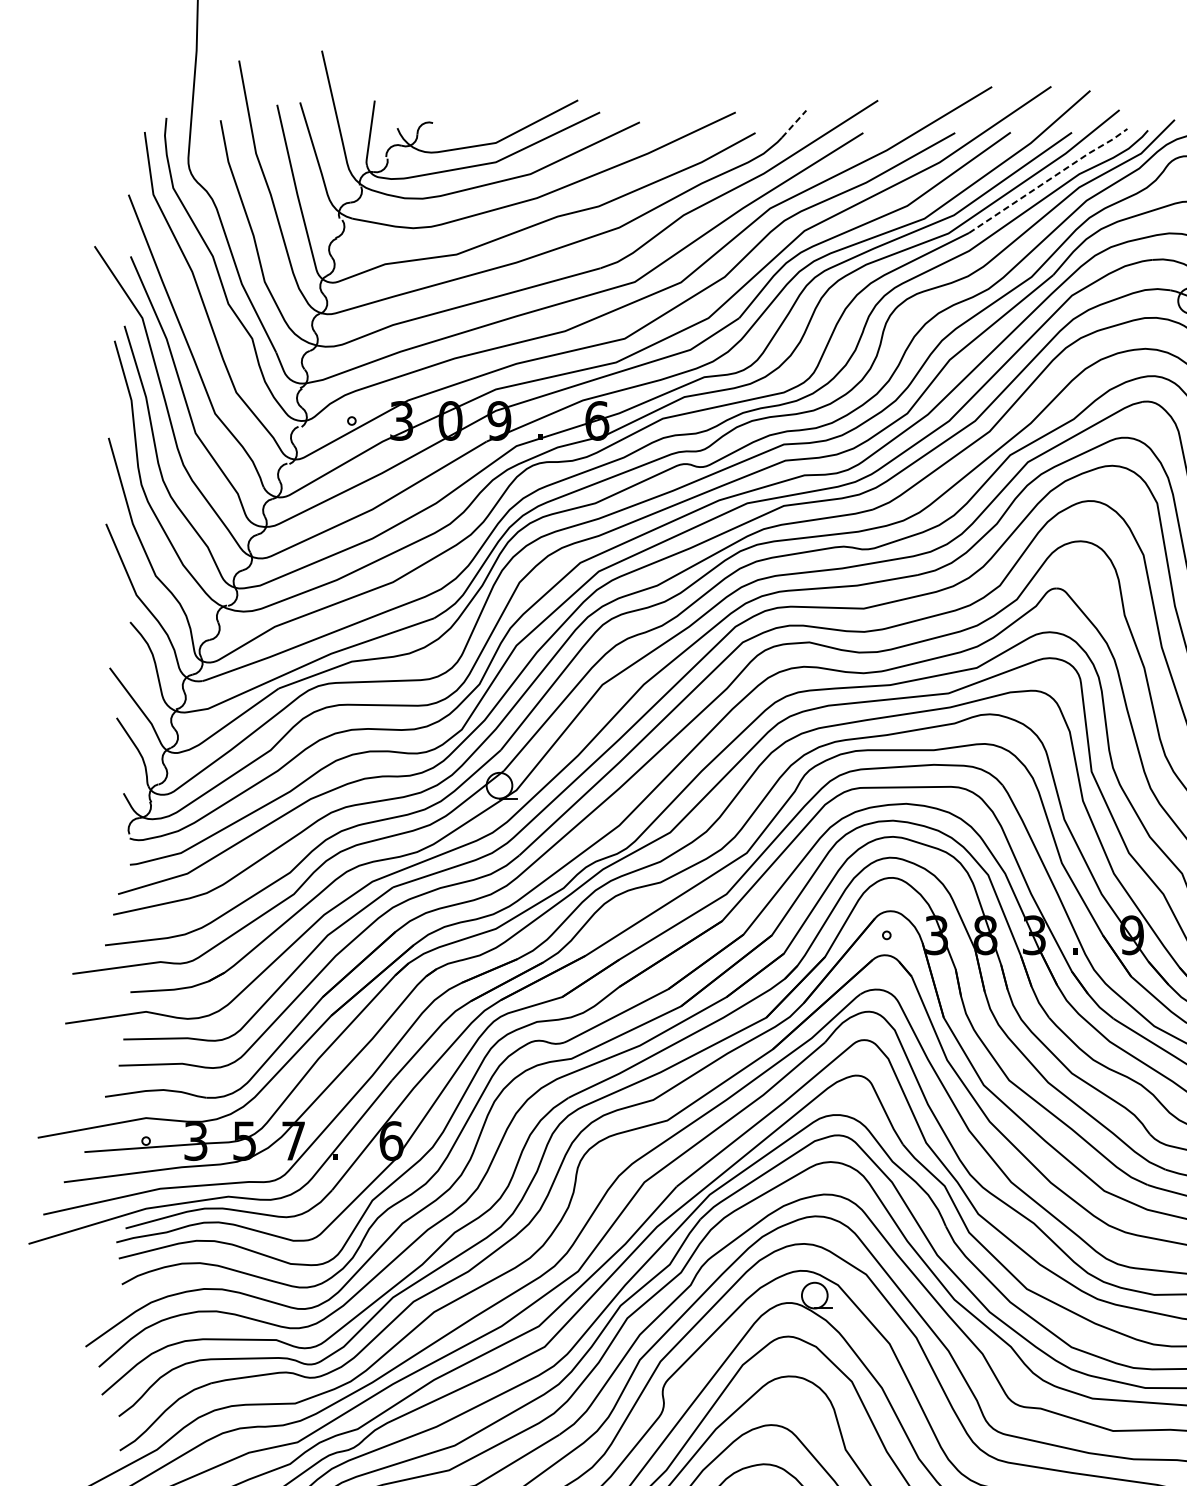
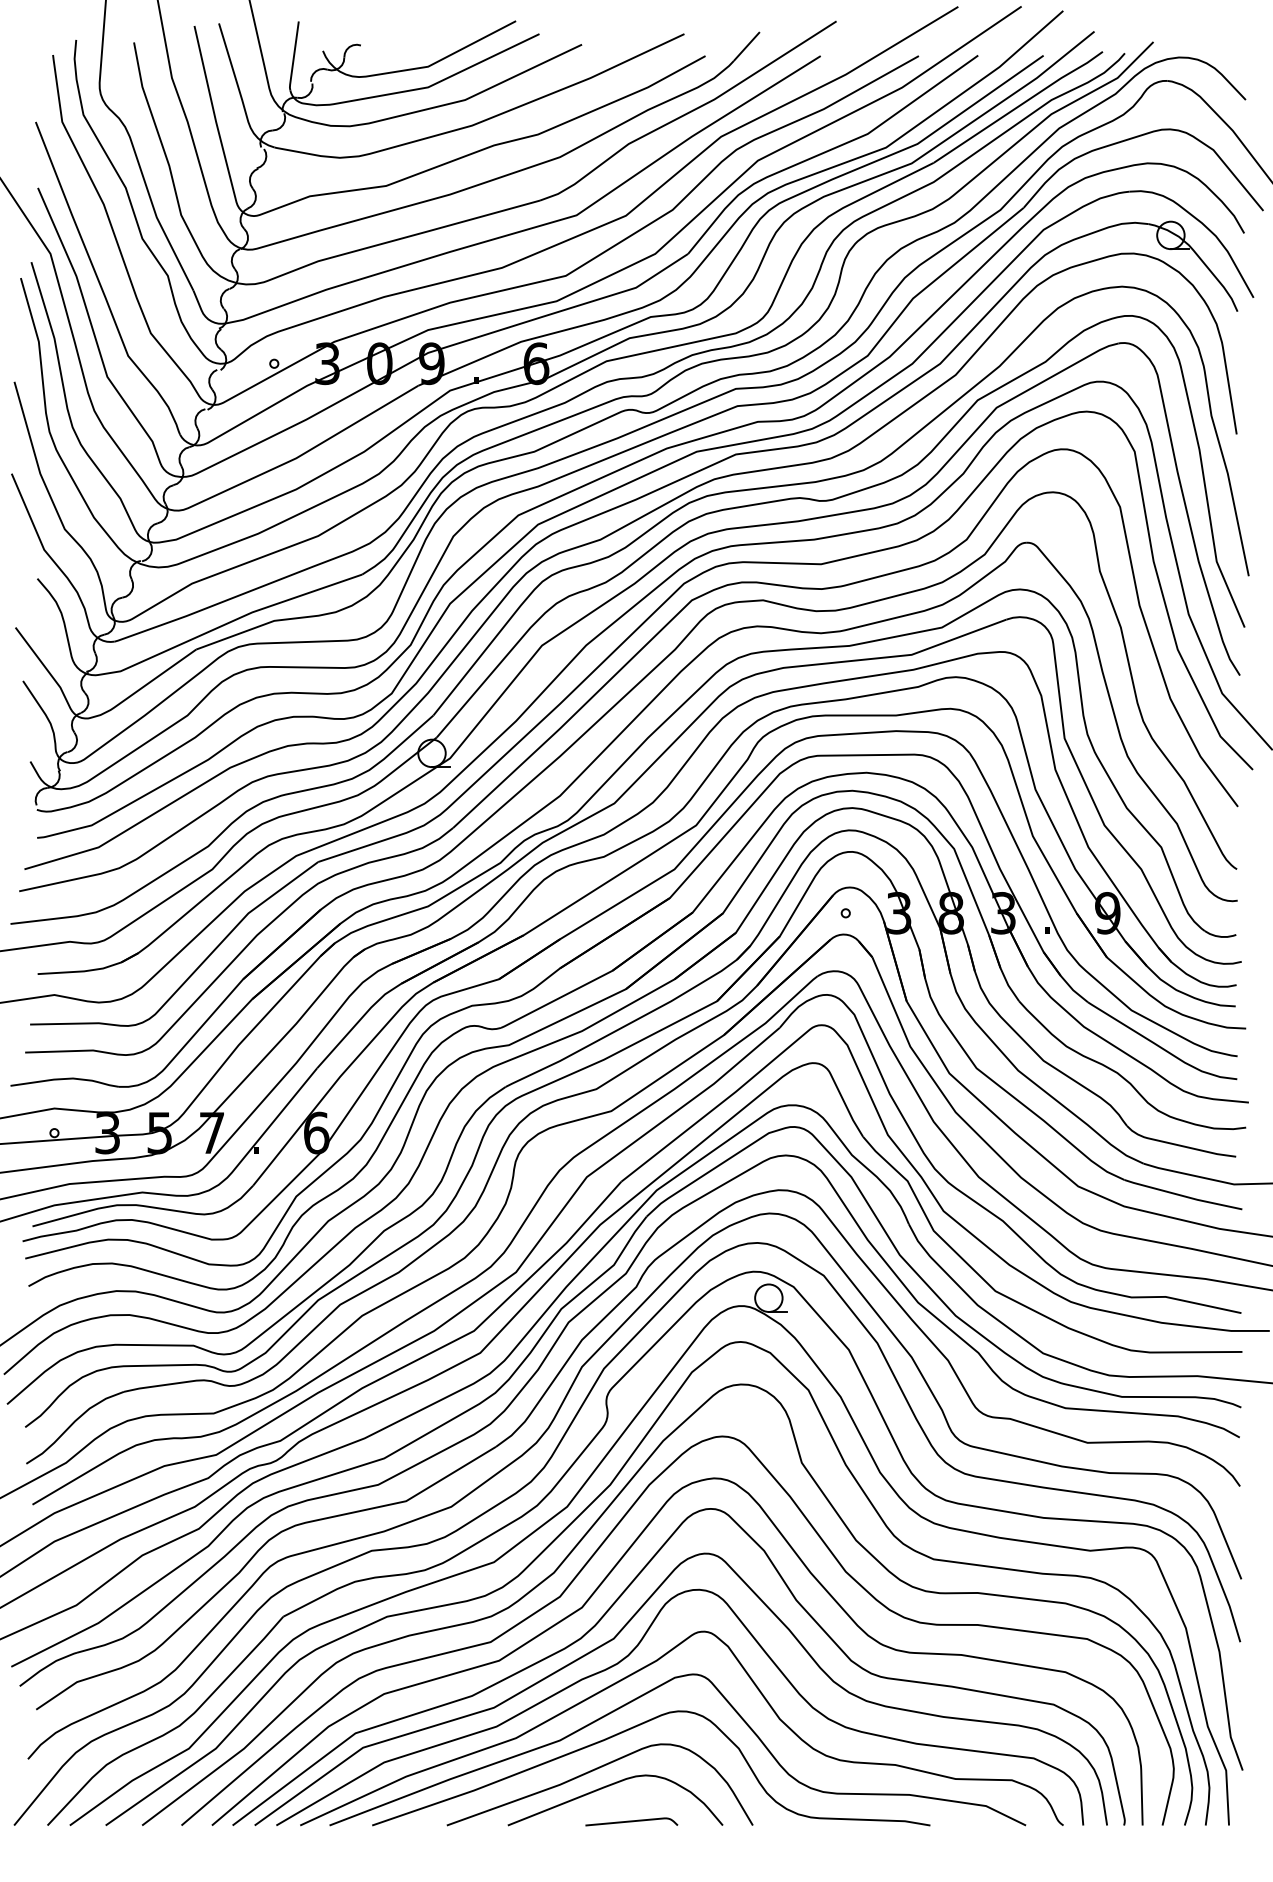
line: (794, 124) -> (747, 46), dashed -> solid
line: (1049, 180) -> (1019, 106), dashed -> solid

